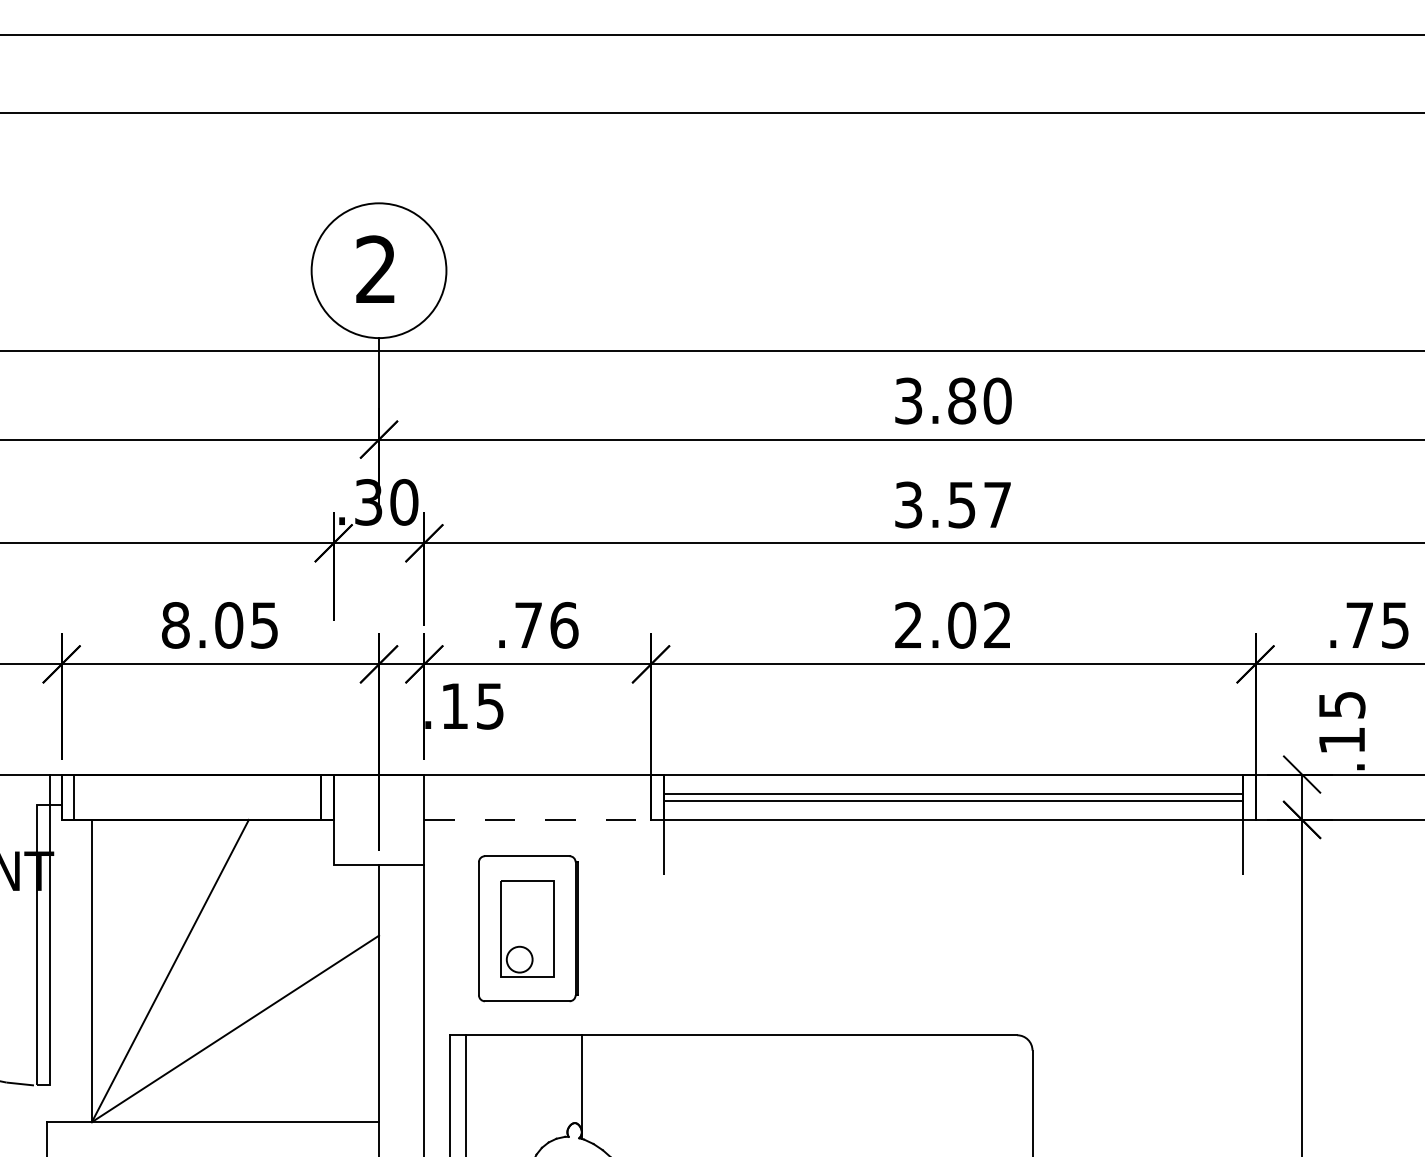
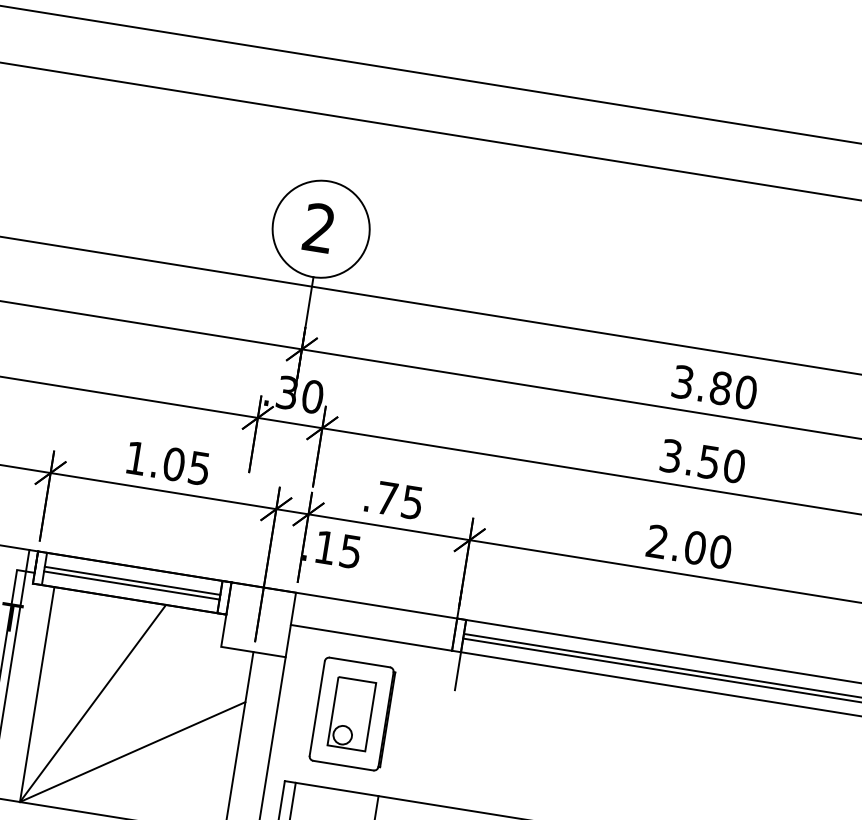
text: (997, 504) -> (734, 465), 3.57 -> 3.50
text: (564, 624) -> (412, 501), .76 -> .75
text: (175, 625) -> (136, 458), 8.05 -> 1.05
text: (997, 625) -> (720, 551), 2.02 -> 2.00
line: (197, 794) -> (132, 581), added
line: (197, 800) -> (131, 585), added
line: (538, 819) -> (372, 637), dashed -> solid

